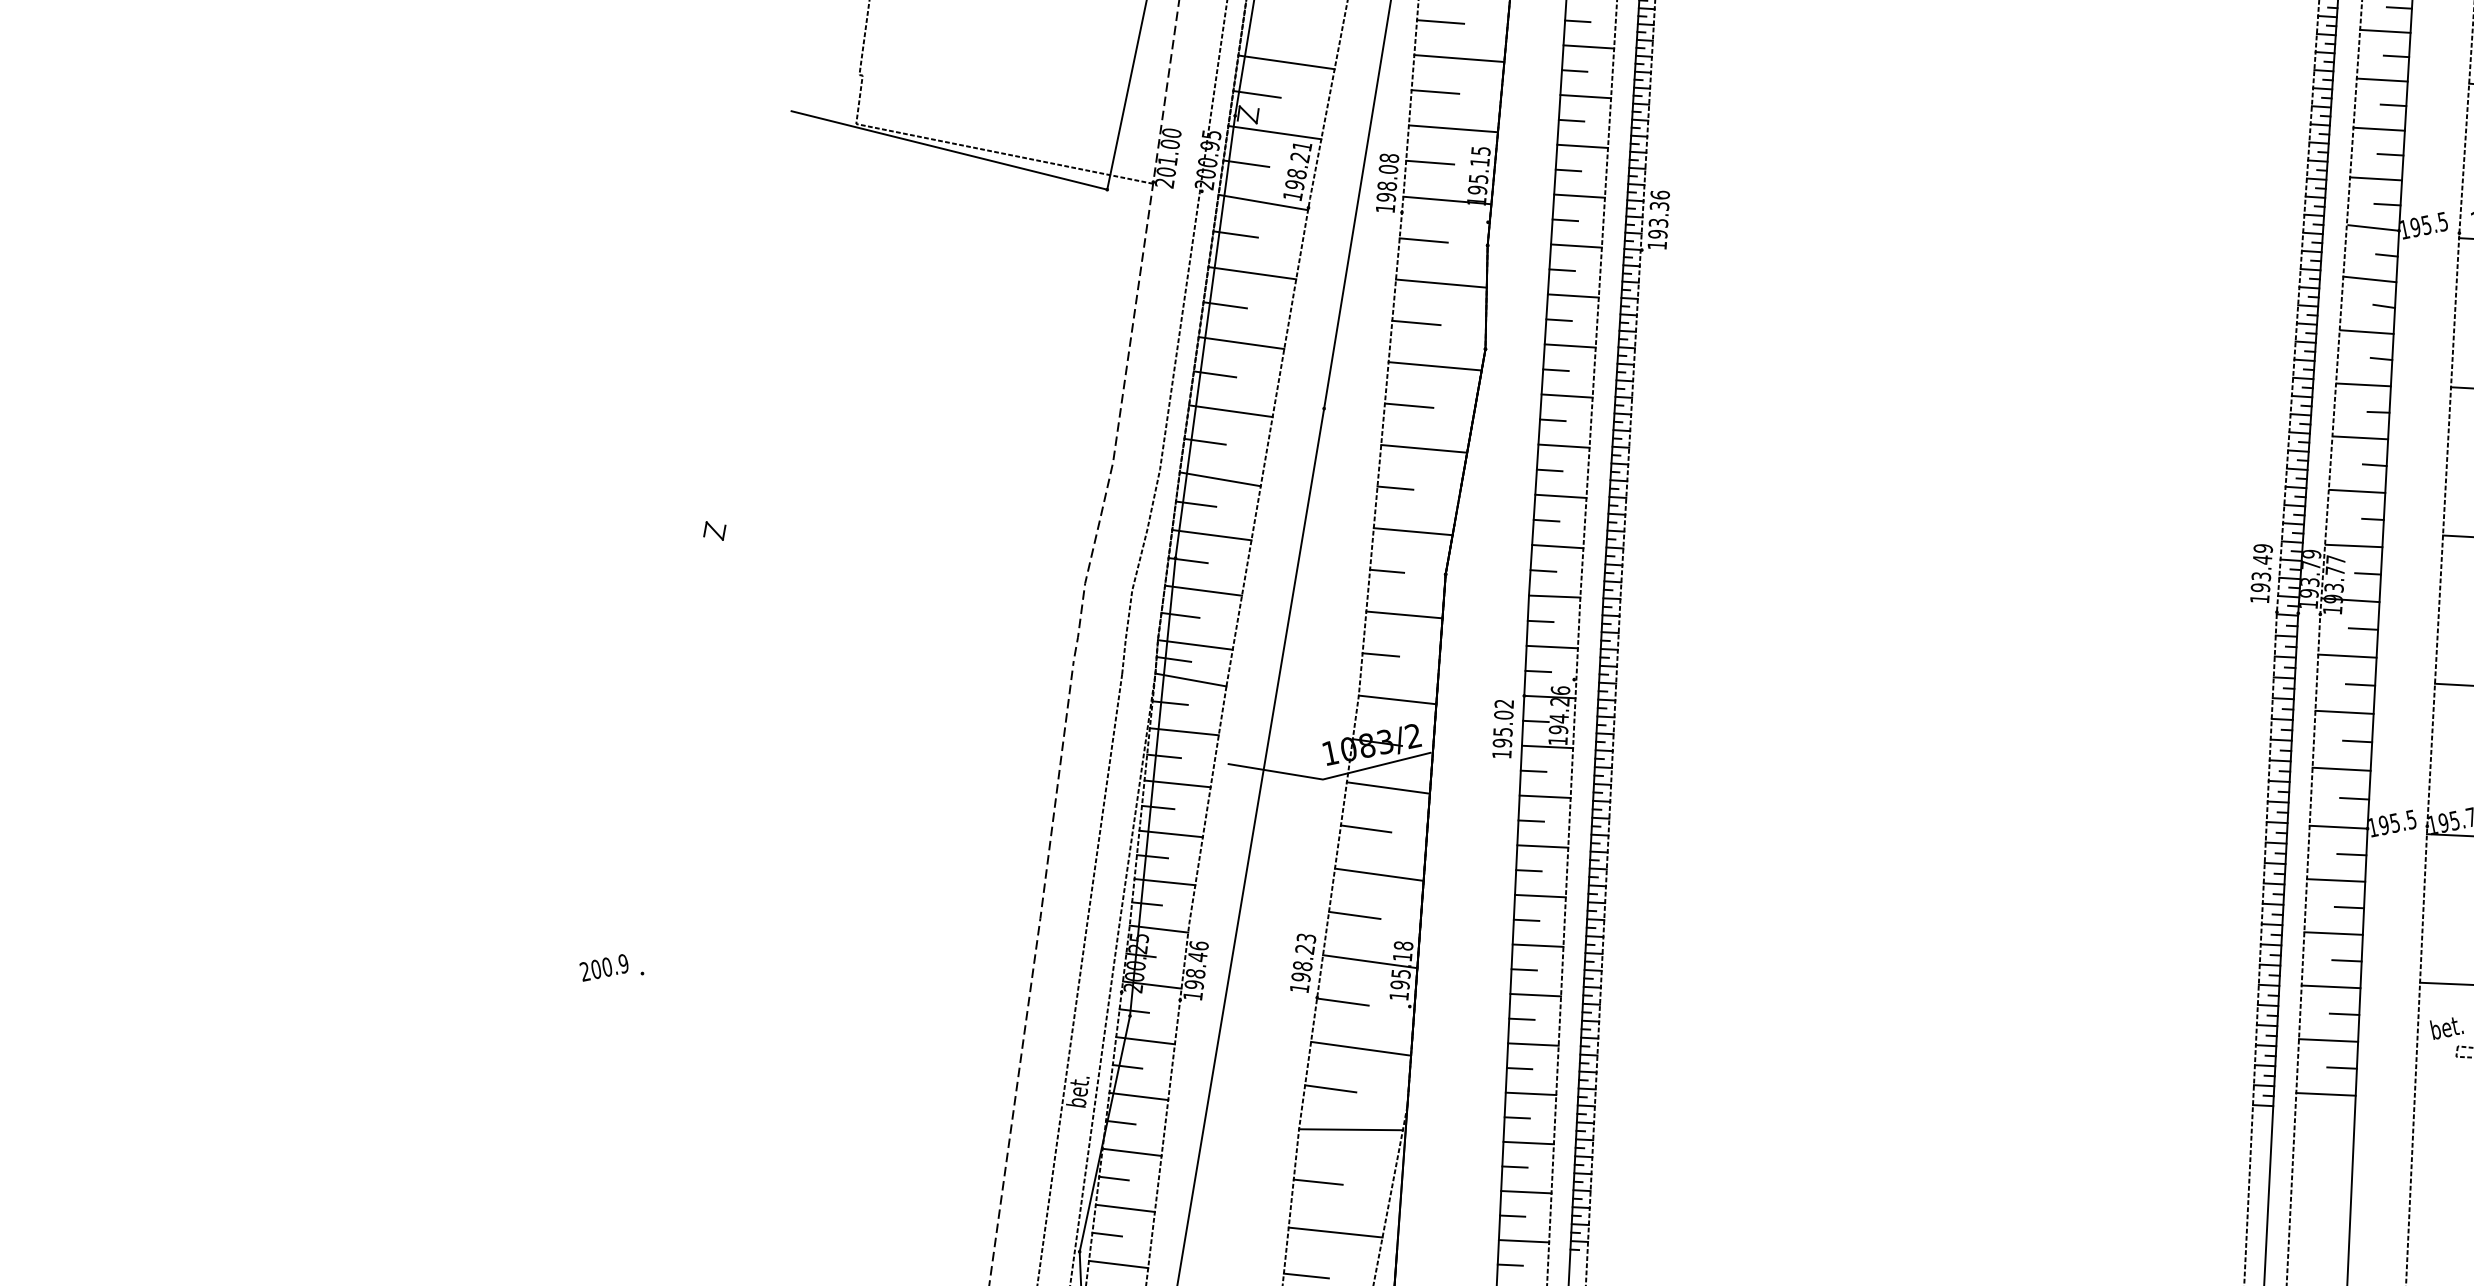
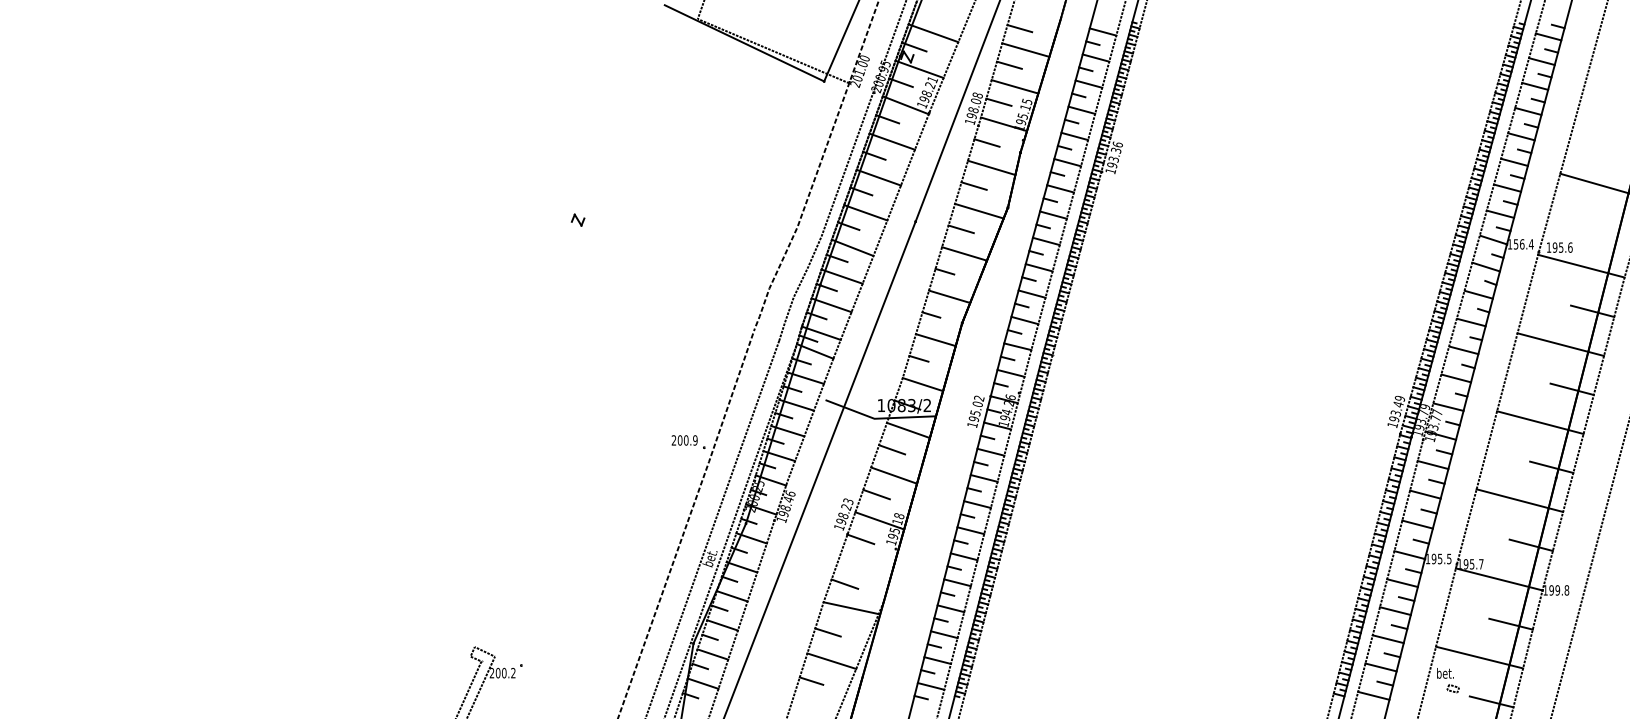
text: (2428, 224) -> (1523, 244), 195.5 -> 156.4
part: (611, 968) -> (688, 441), moved
line: (1361, 1049) -> (865, 566), removed

